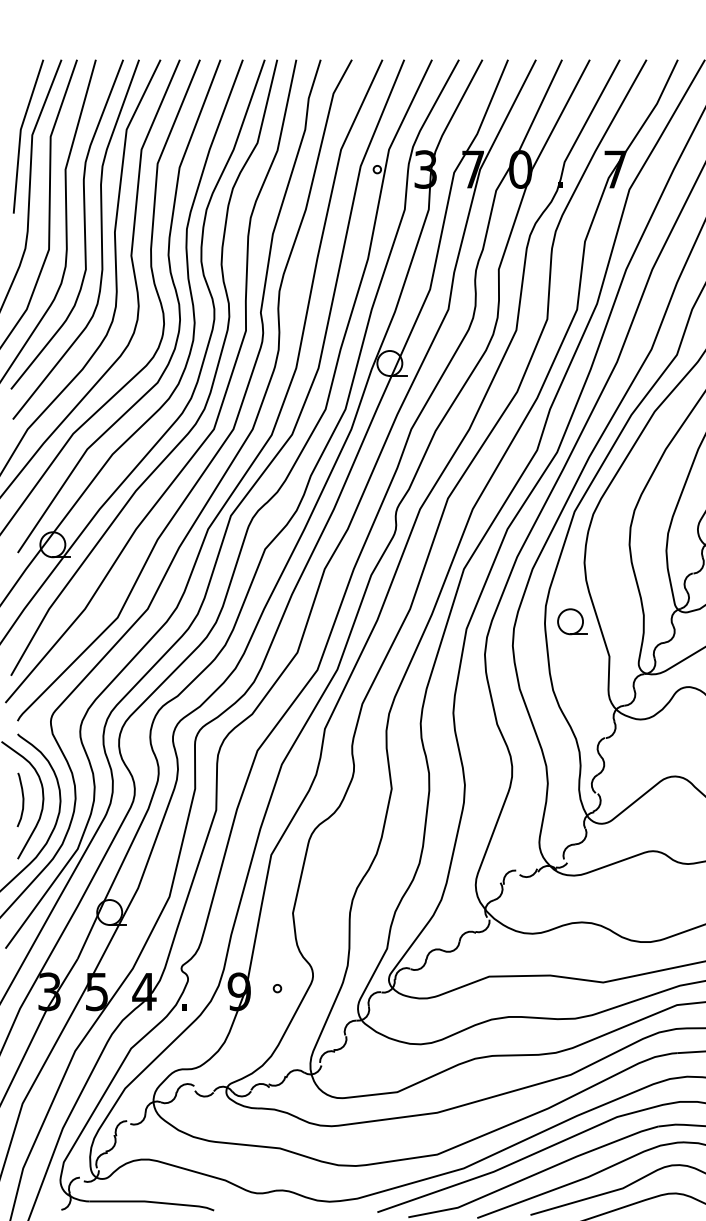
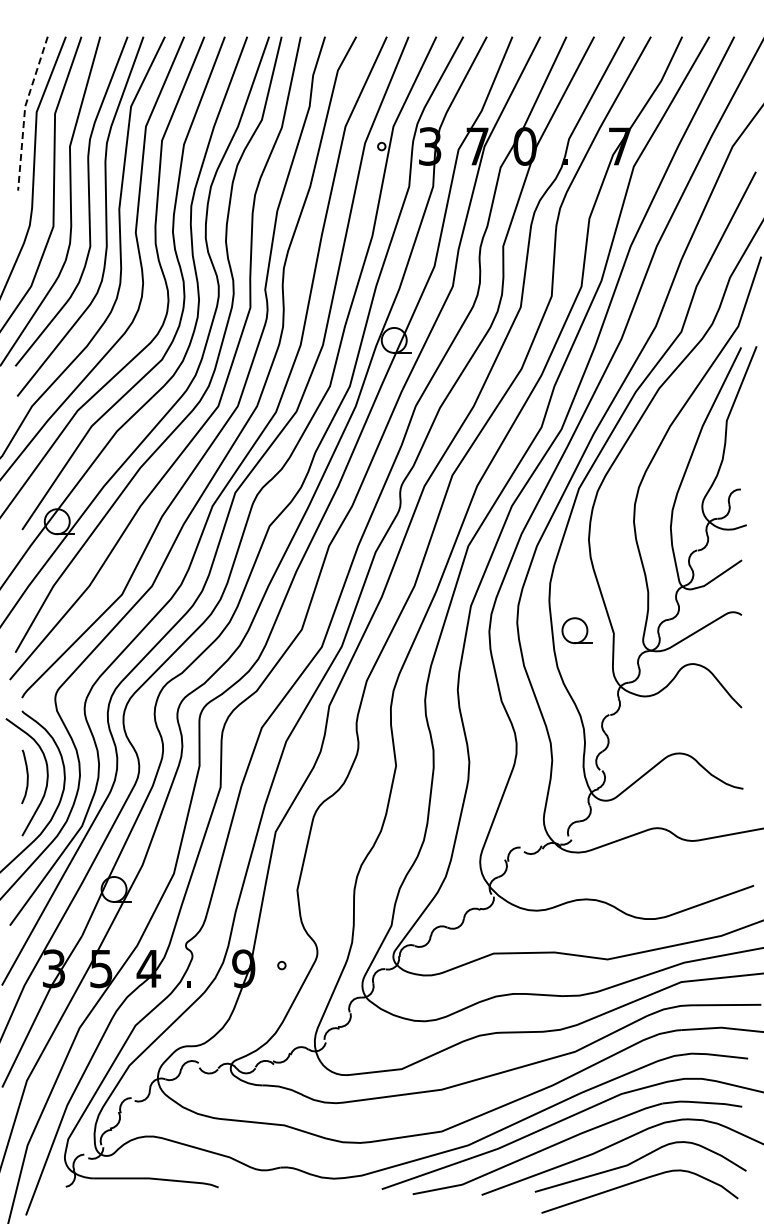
line: (20, 134) -> (24, 111), solid -> dashed
part: (572, 621) -> (576, 630), moved

